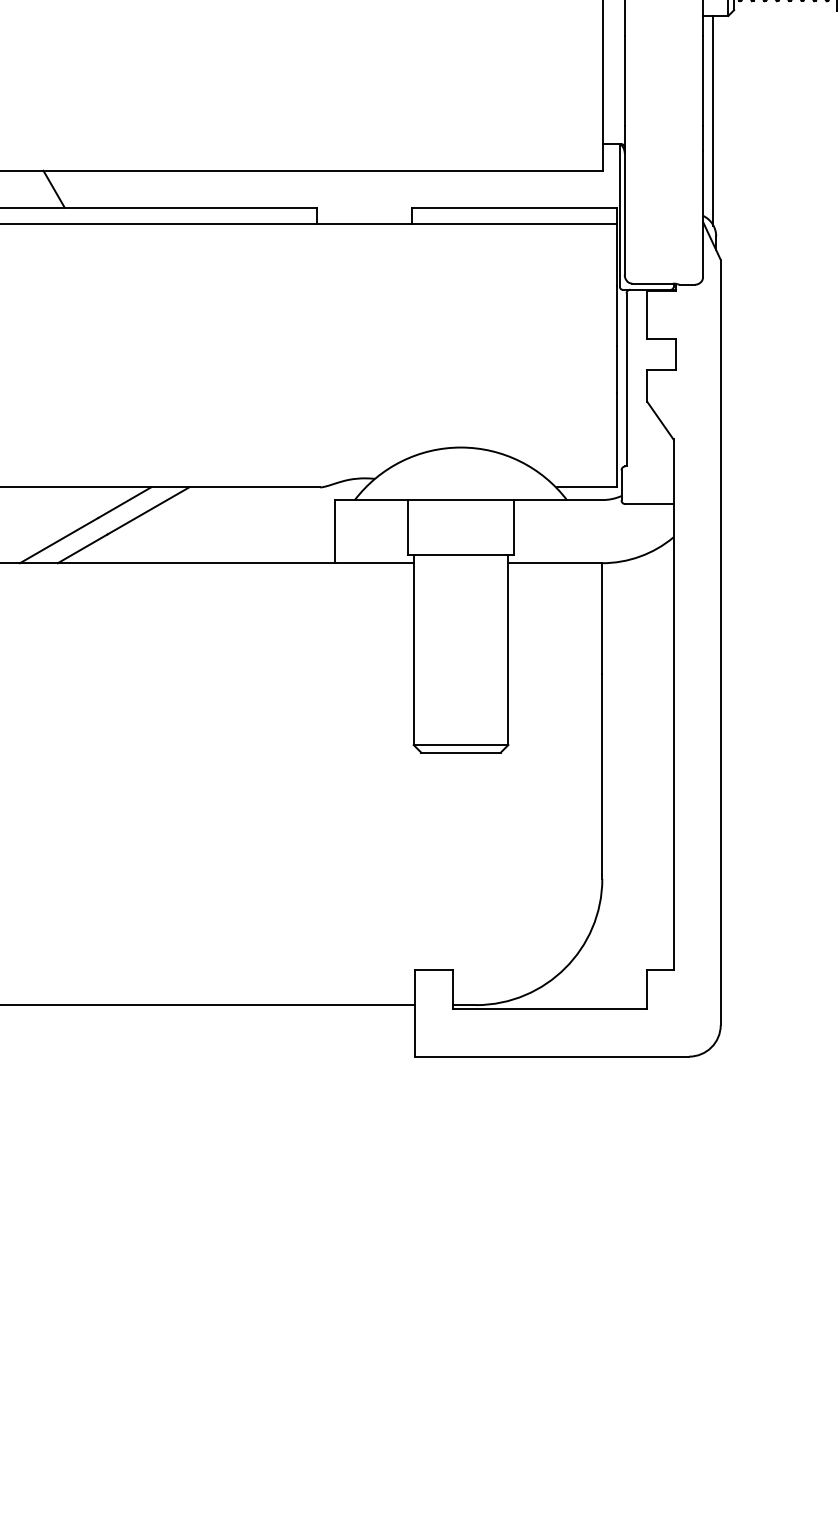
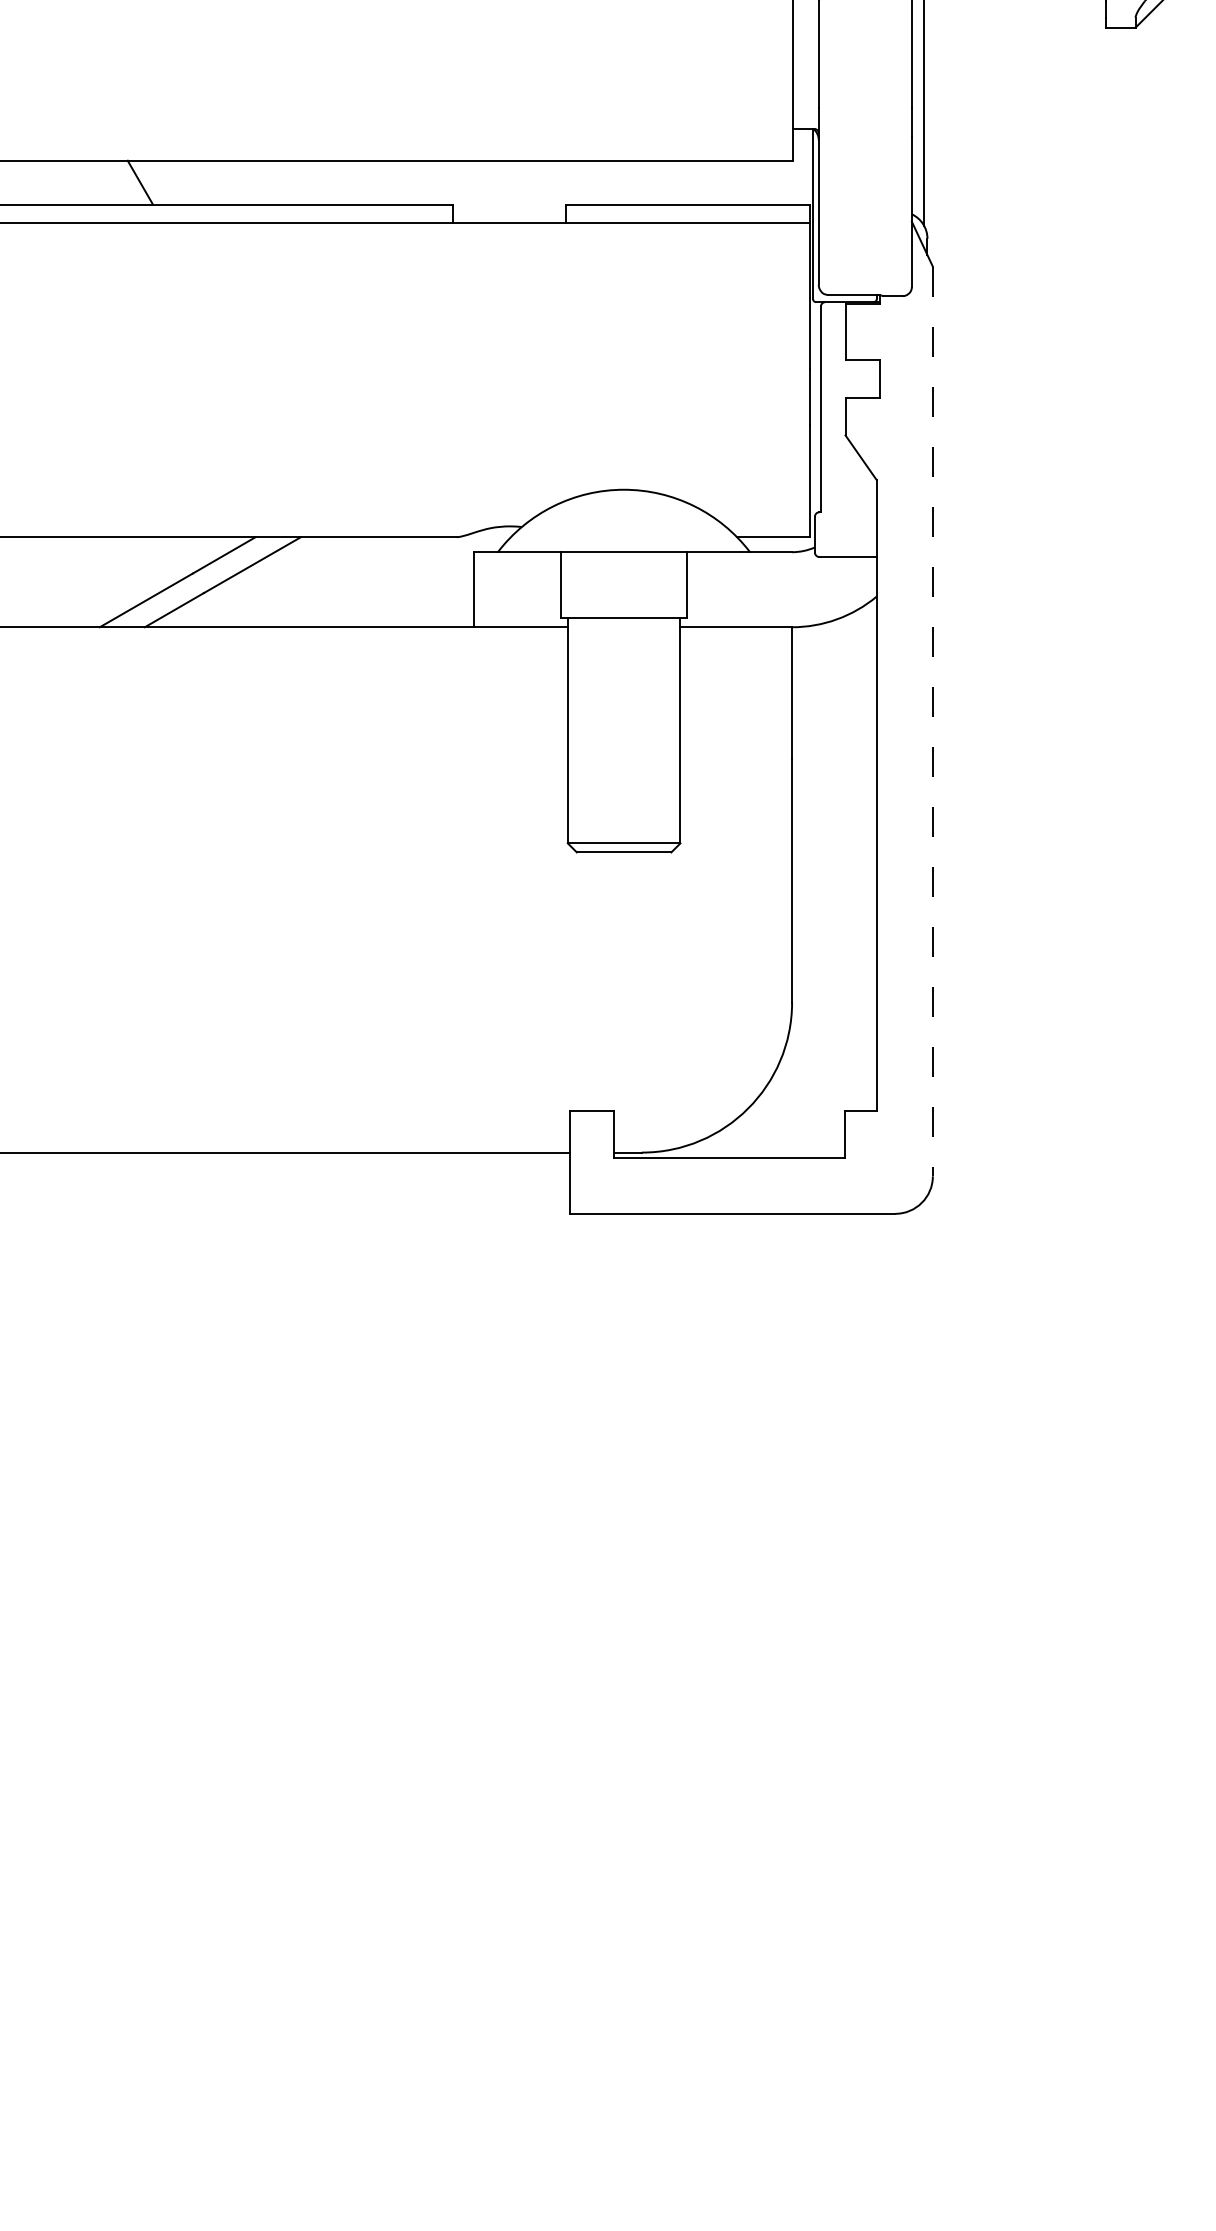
line: (720, 642) -> (932, 721), solid -> dashed

